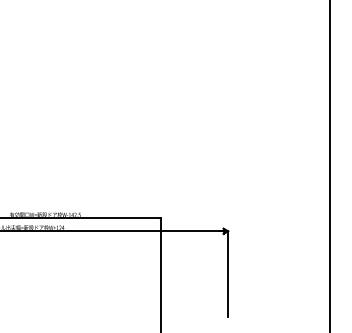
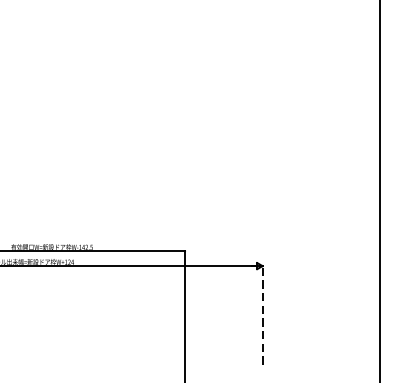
line: (228, 273) -> (262, 314), solid -> dashed

